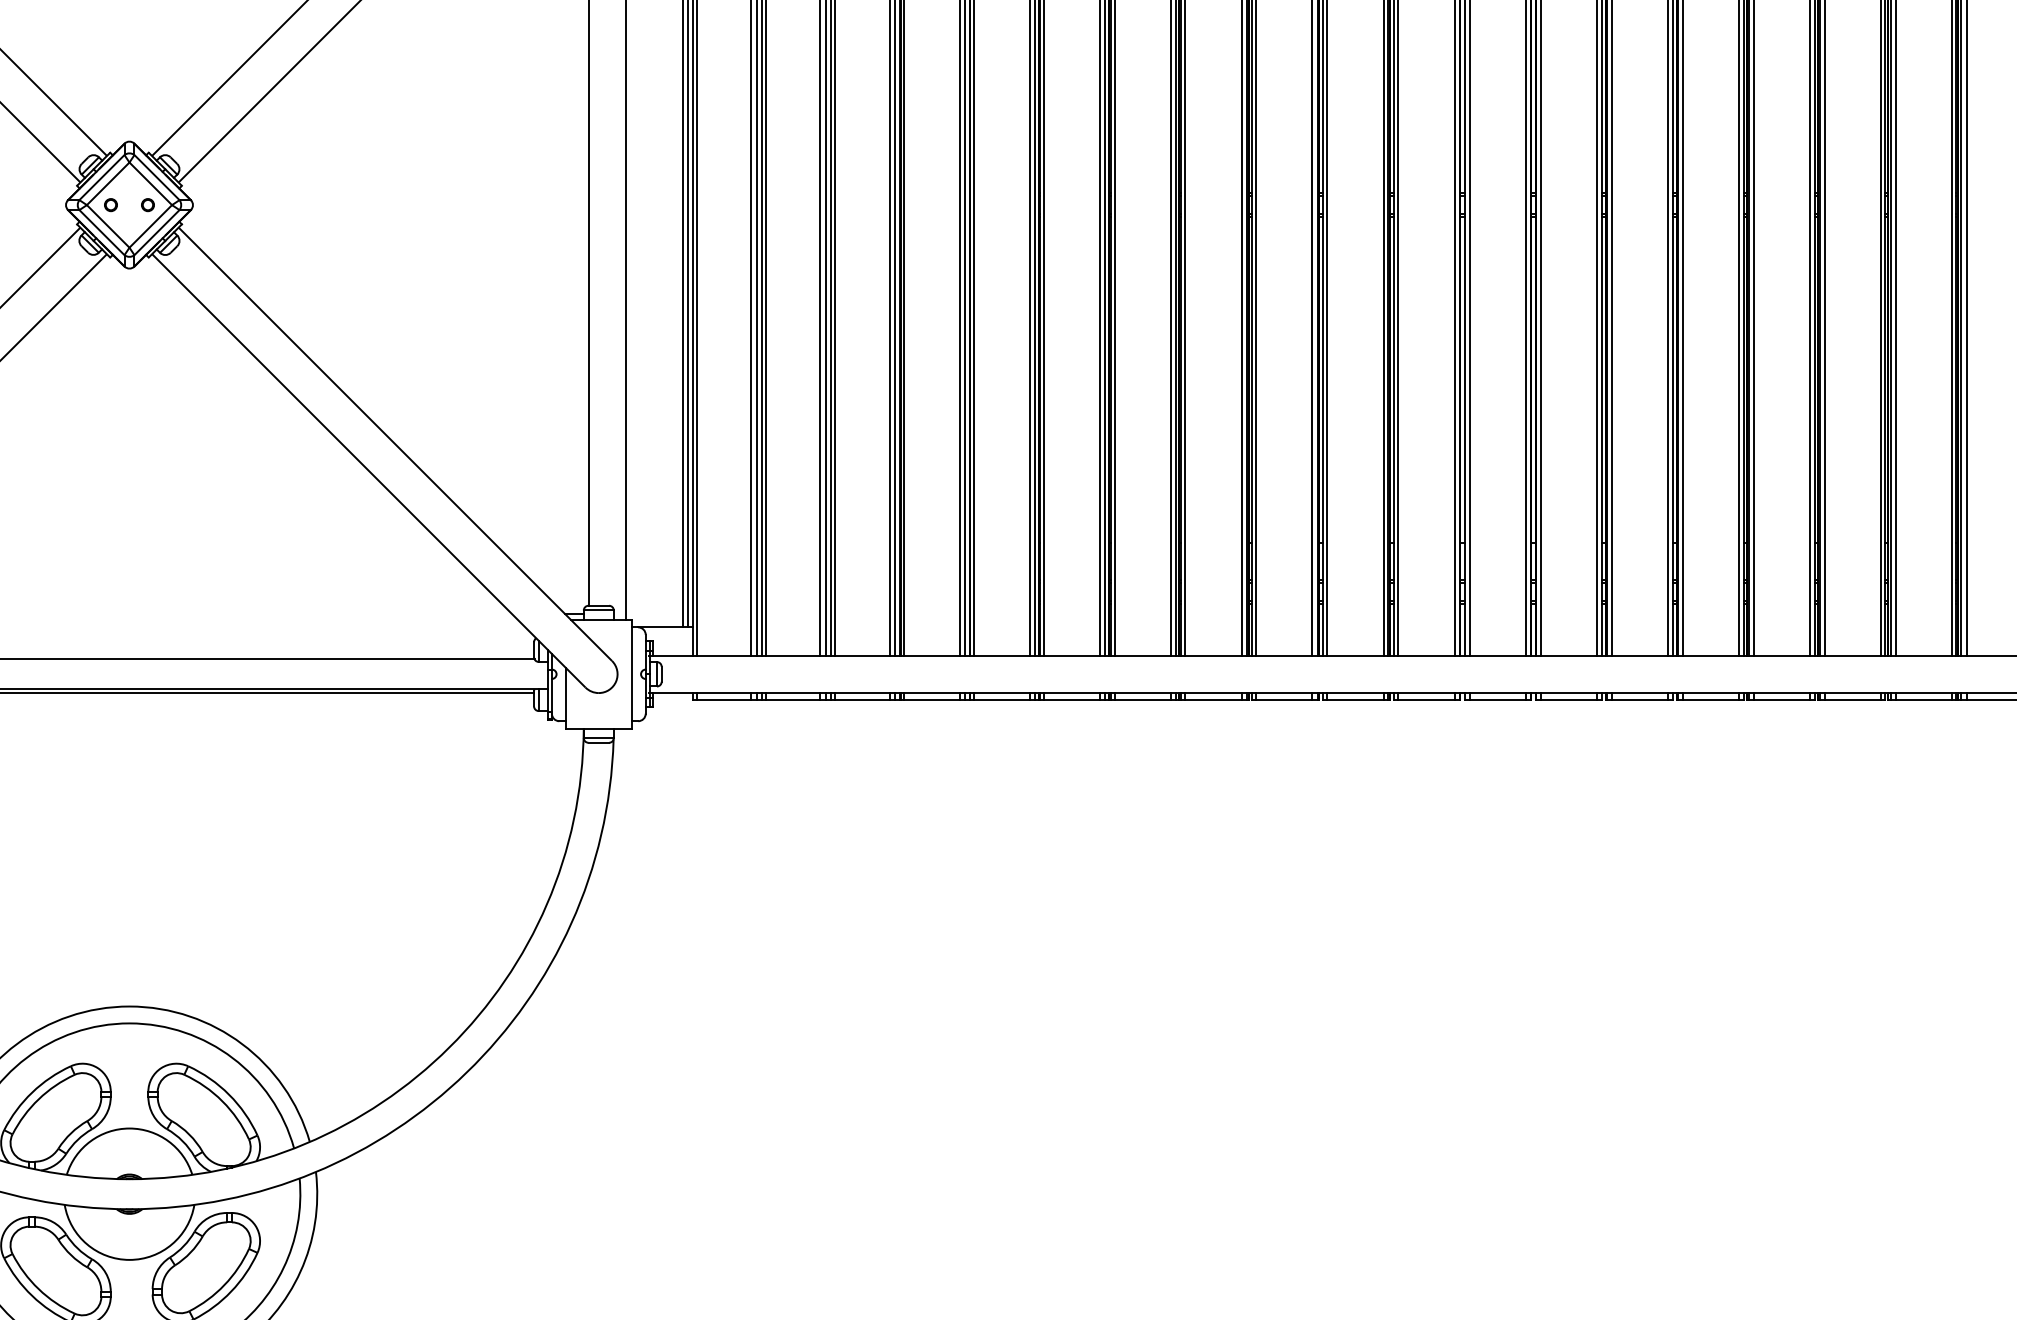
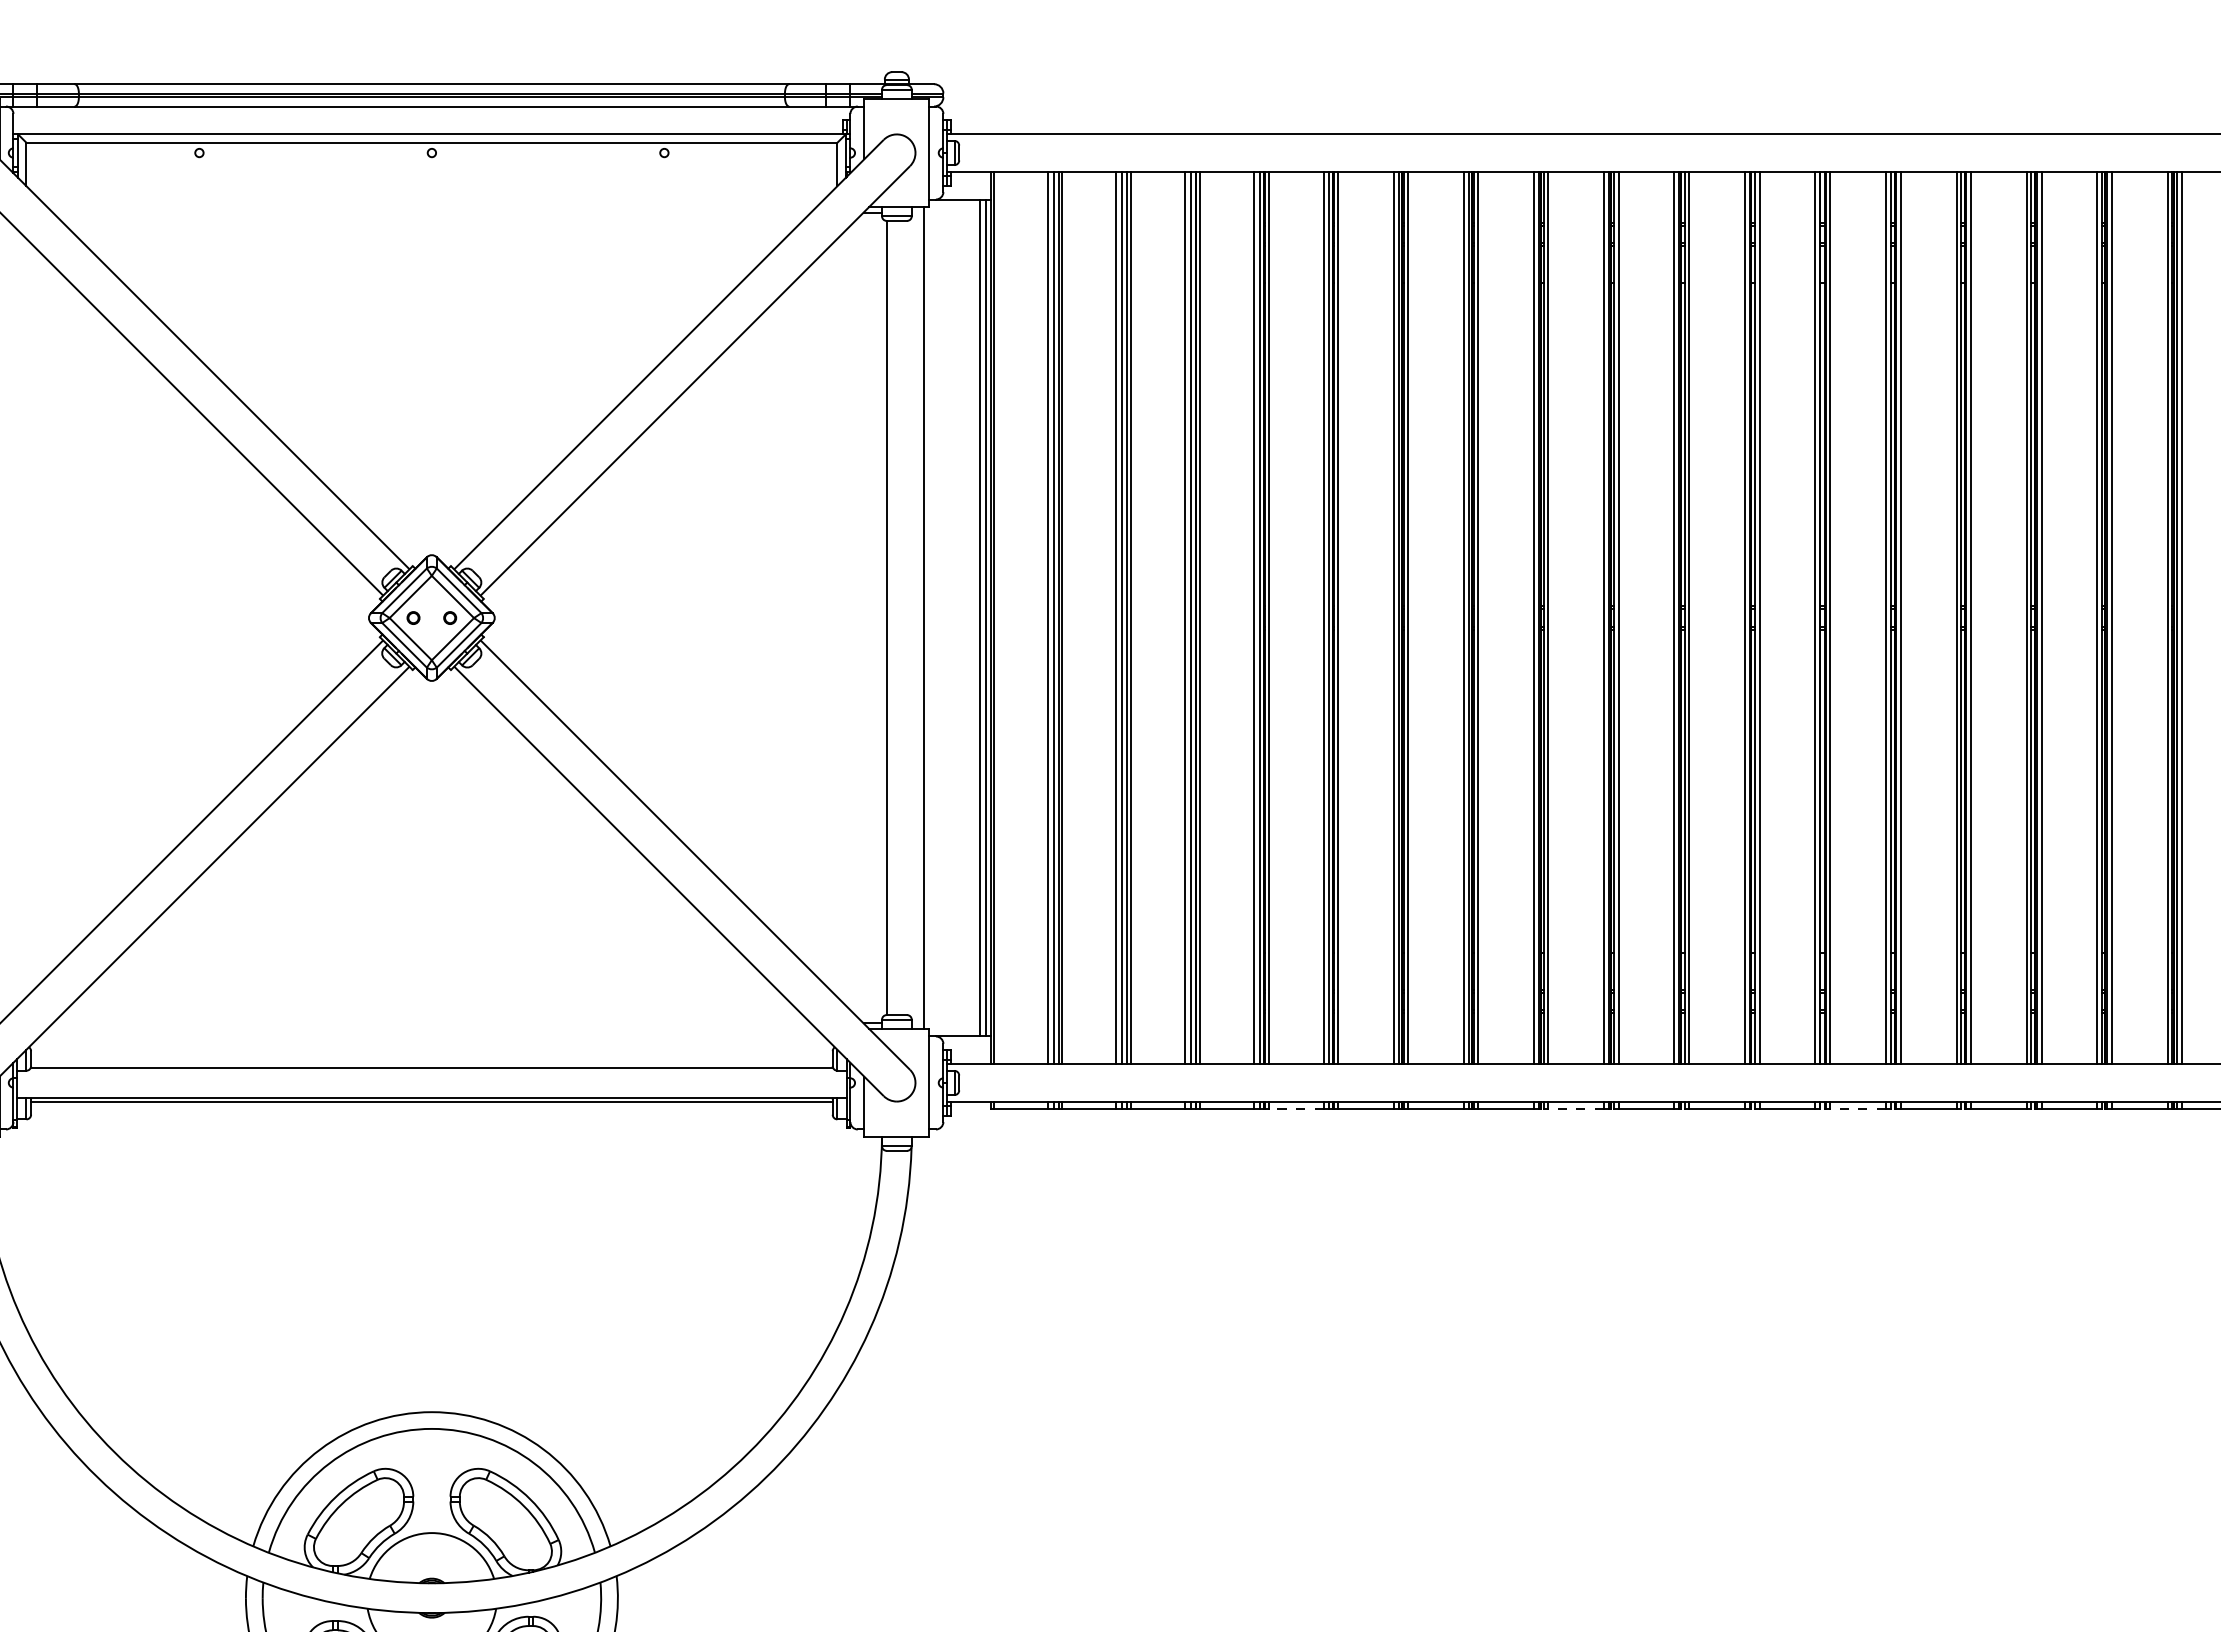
line: (1001, 700) -> (1295, 1108), solid -> dashed
line: (1284, 700) -> (1576, 1108), solid -> dashed
line: (1569, 700) -> (1858, 1108), solid -> dashed

